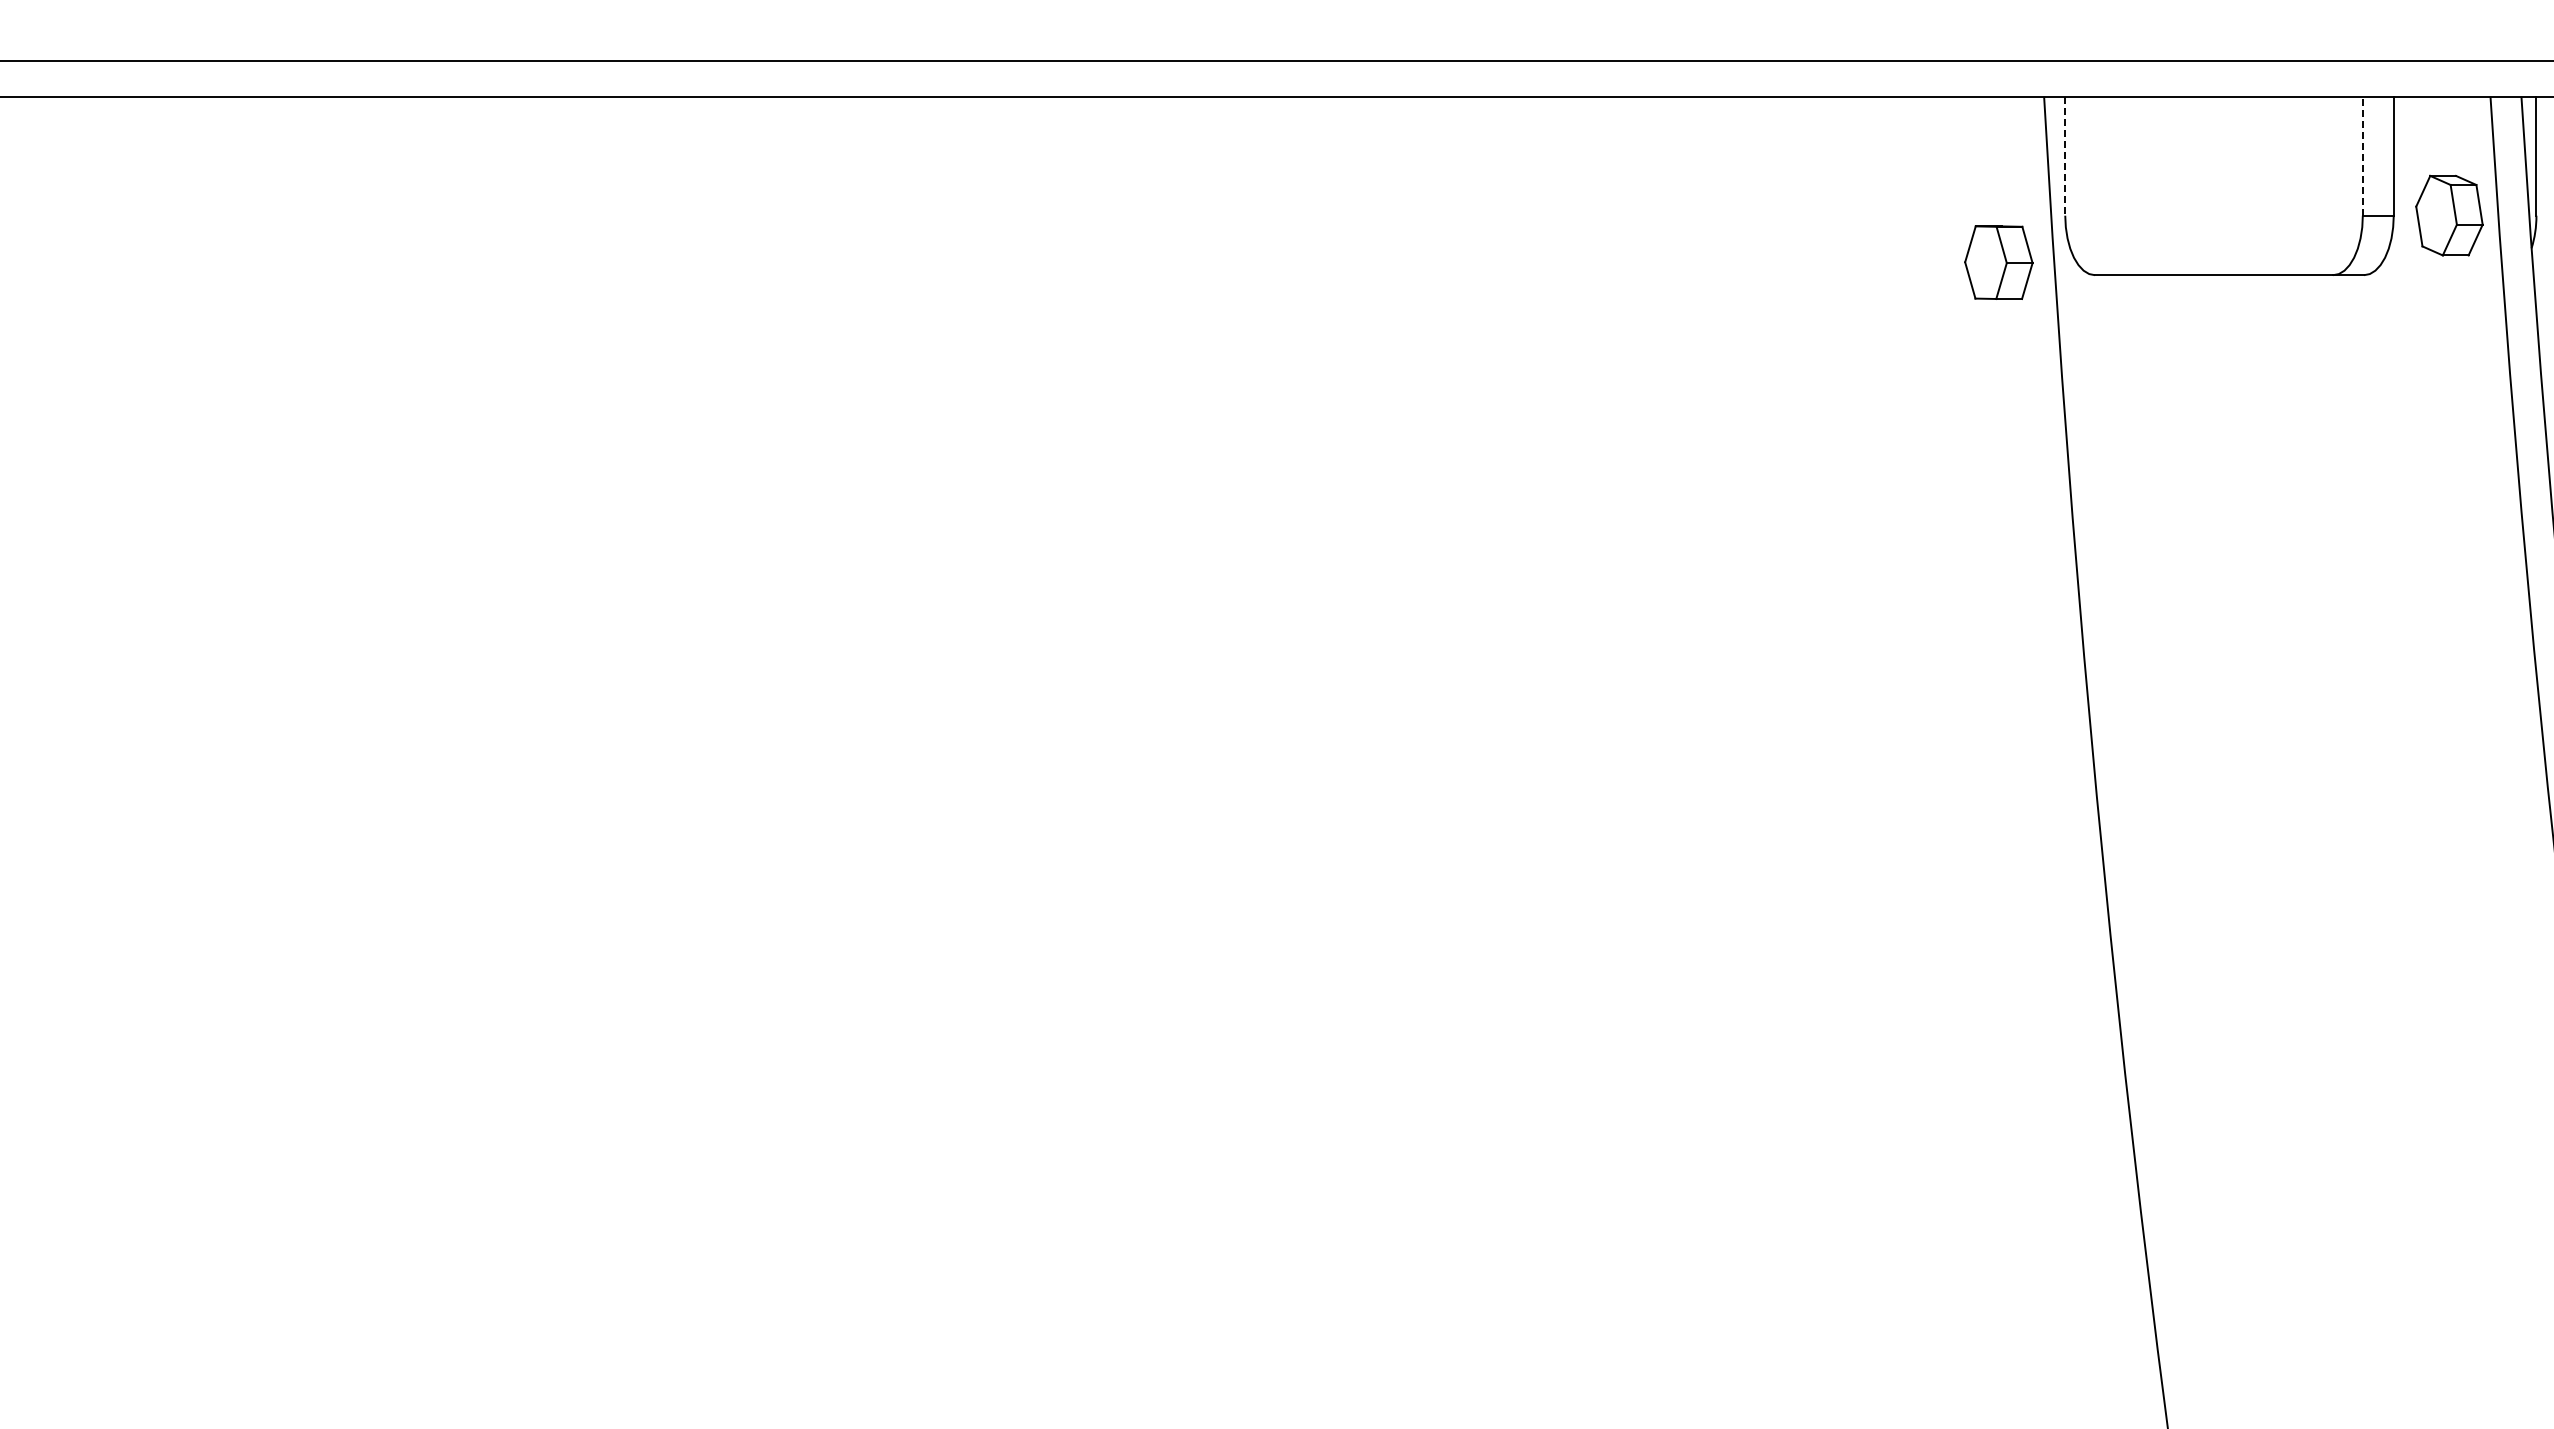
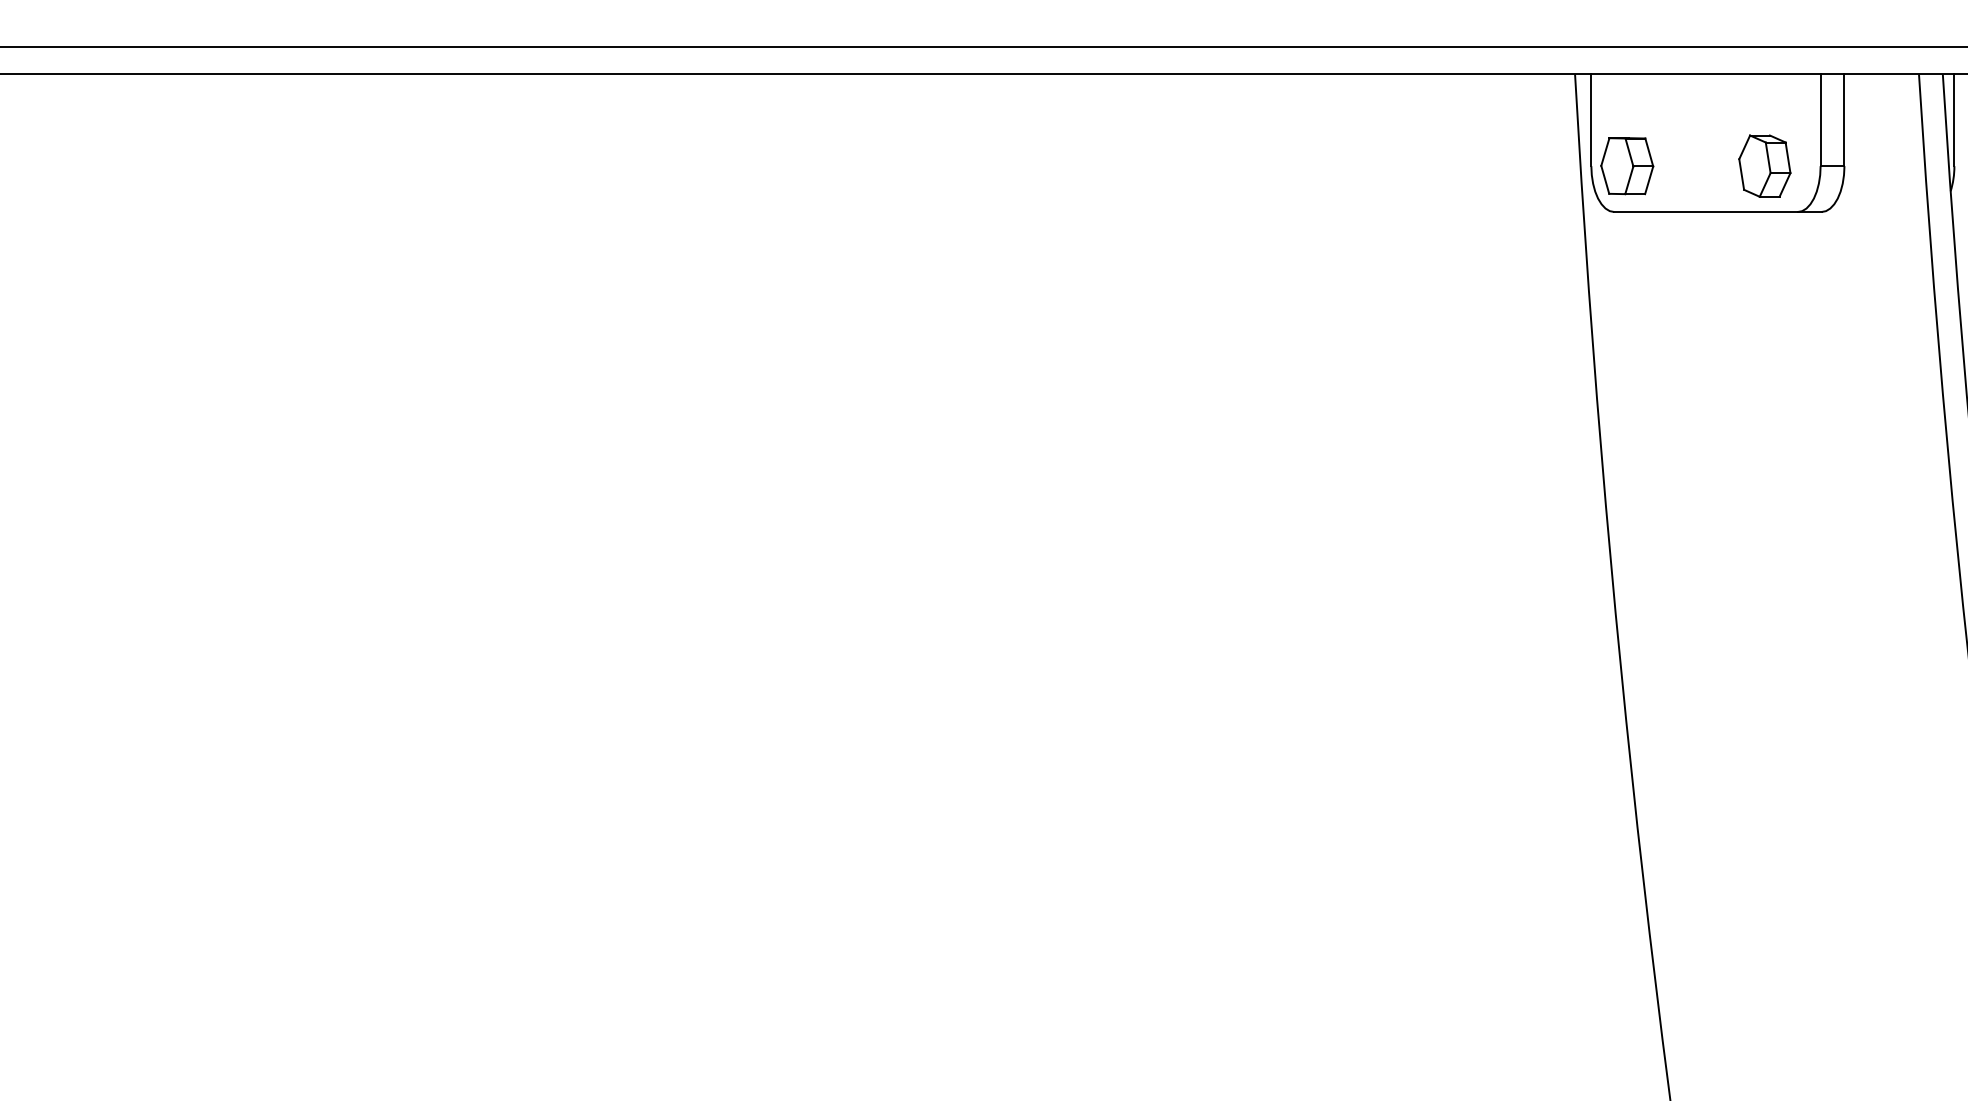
line: (2065, 156) -> (1591, 120), dashed -> solid
line: (2362, 156) -> (1820, 120), dashed -> solid
part: (2449, 215) -> (1764, 166), moved
part: (1998, 262) -> (1626, 166), moved

